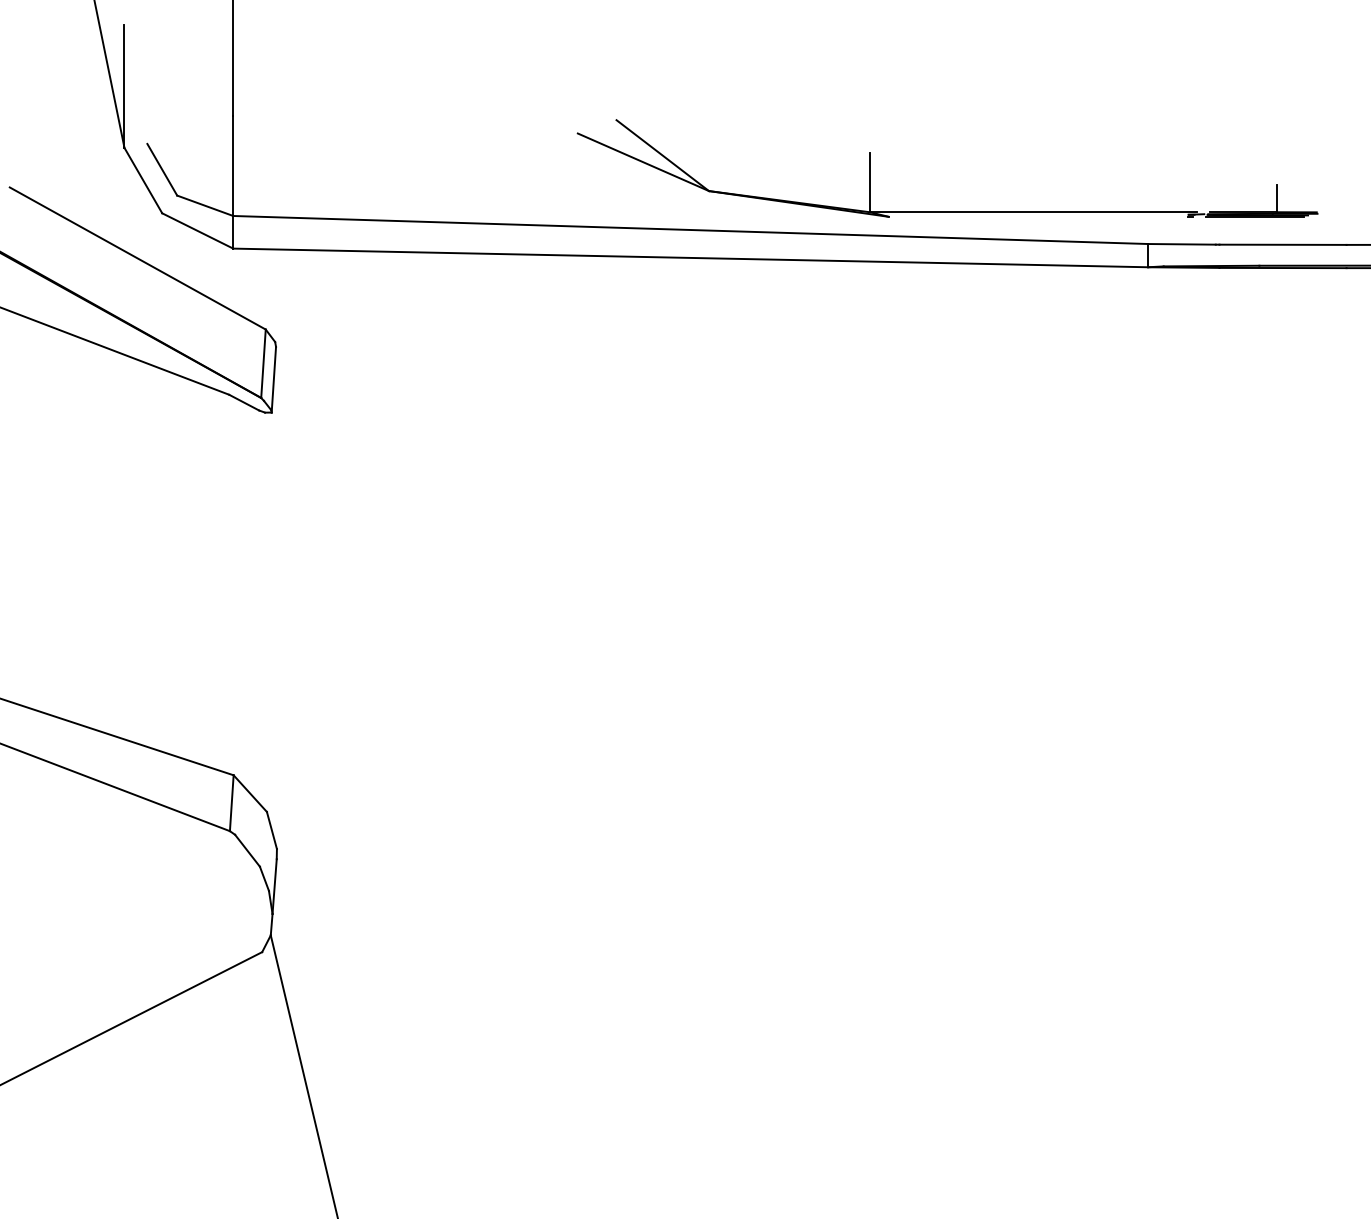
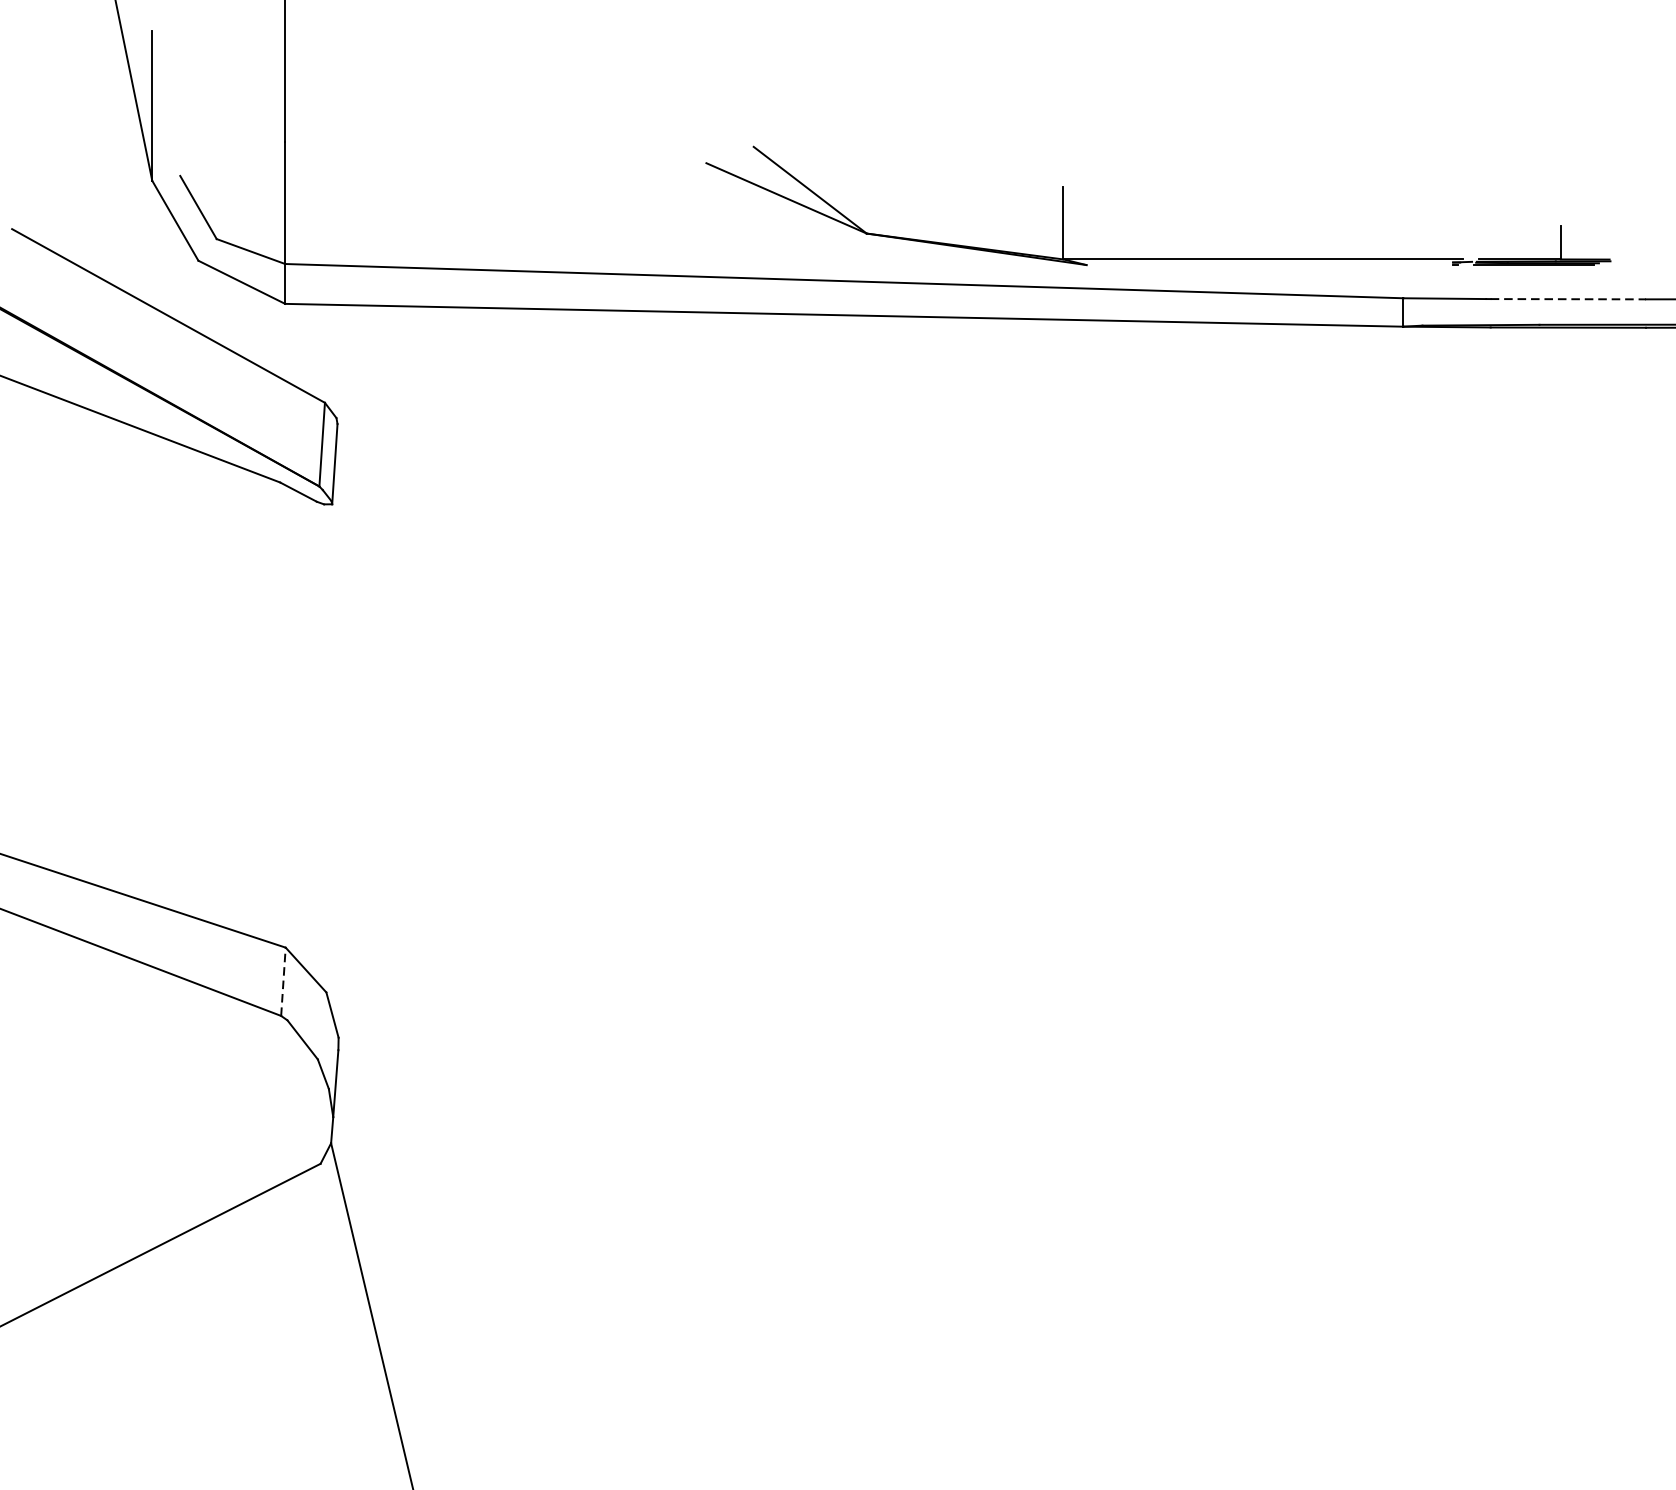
line: (1283, 244) -> (1568, 298), solid -> dashed
line: (231, 802) -> (283, 980), solid -> dashed

